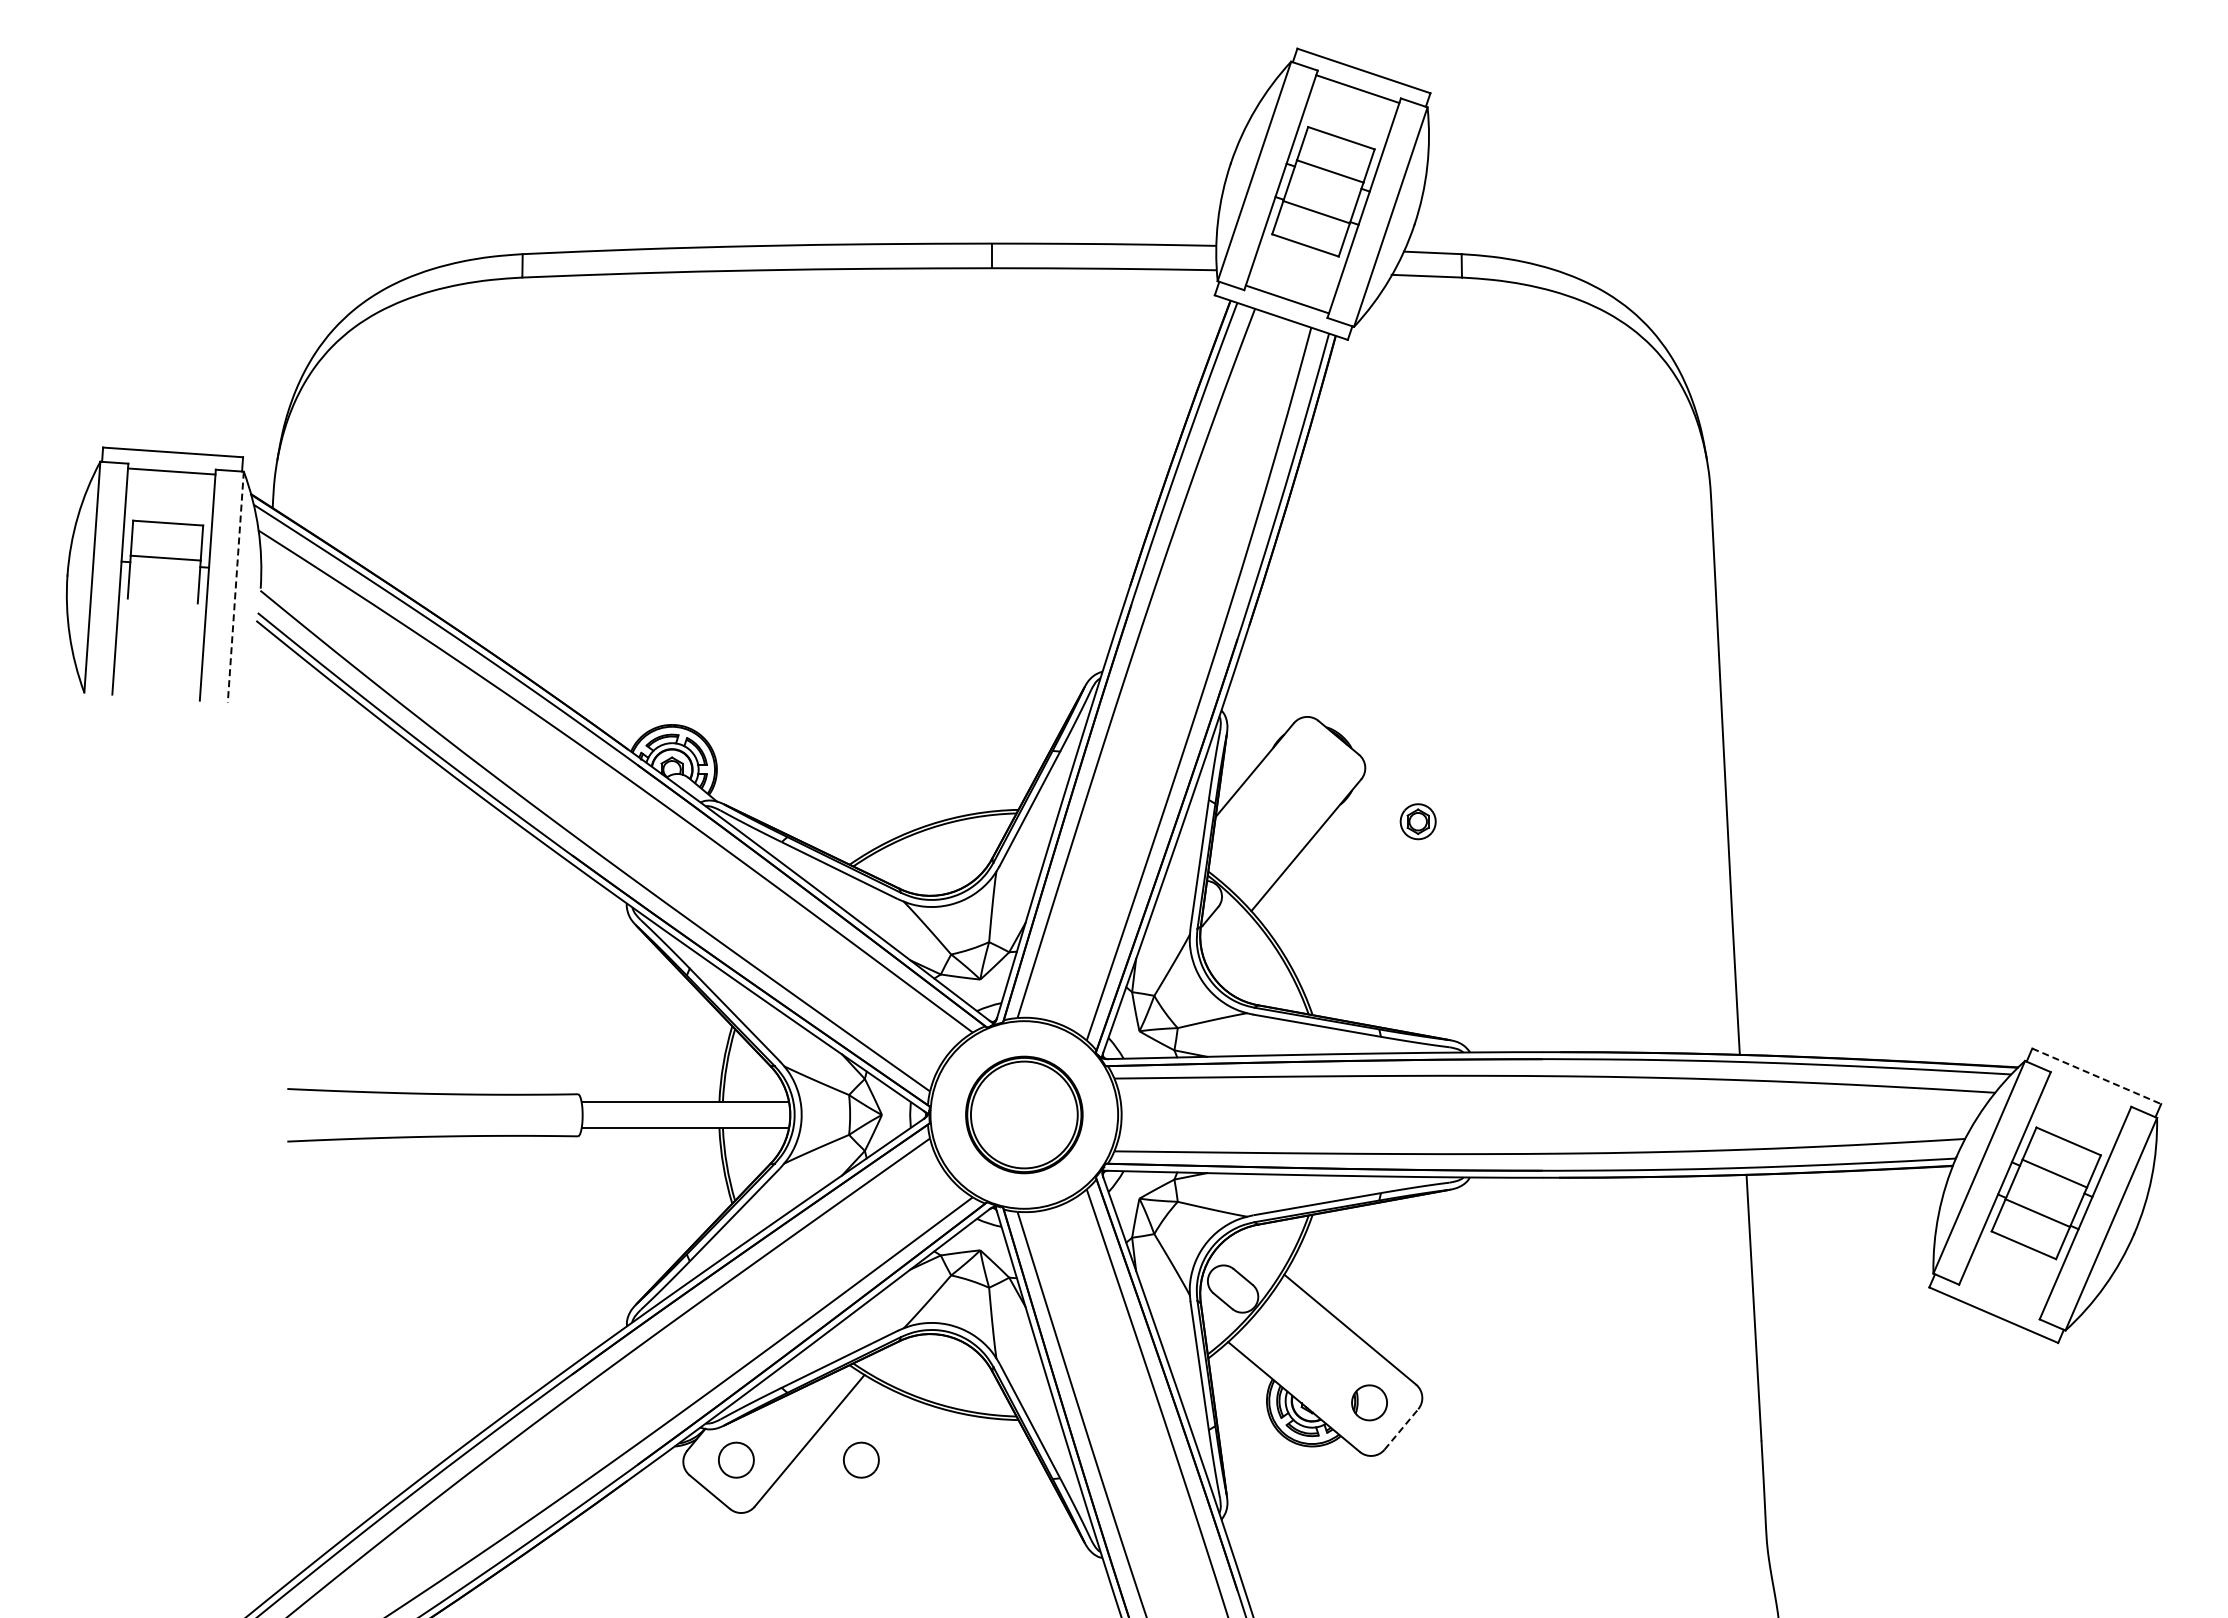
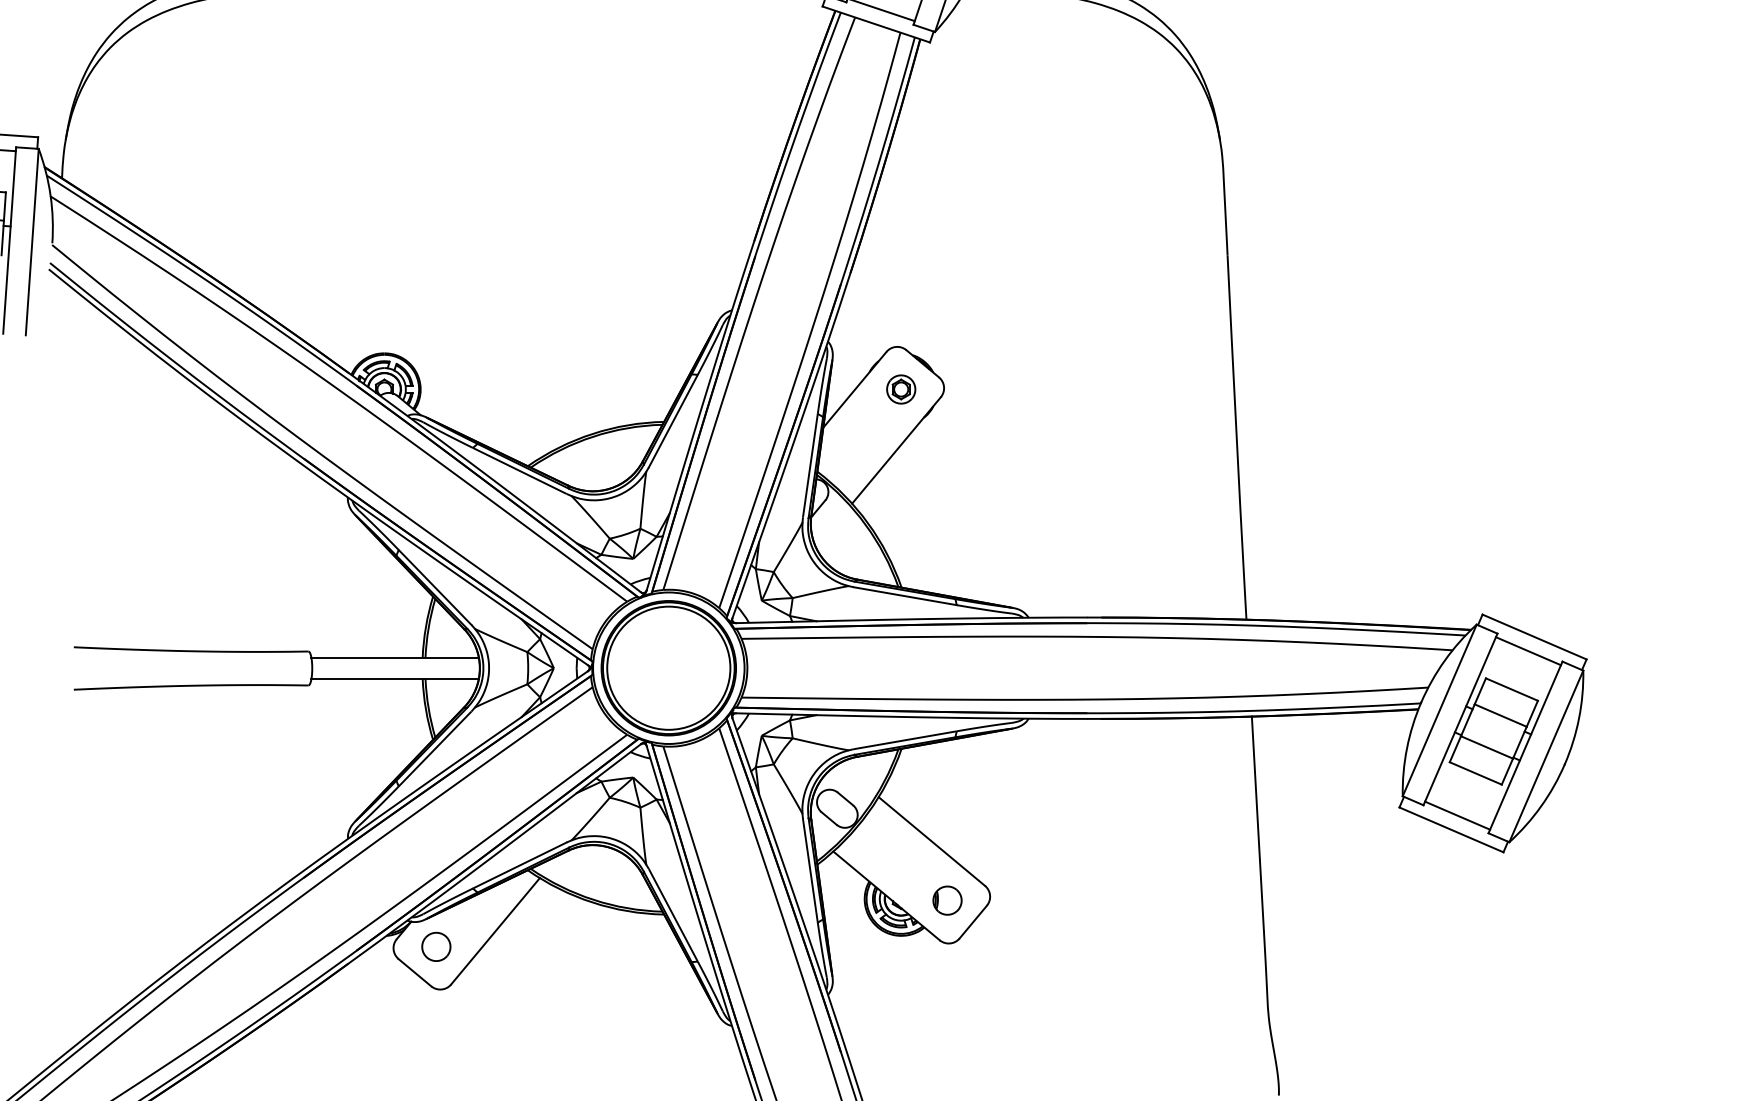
line: (235, 587) -> (32, 242), dashed -> solid
part: (1417, 821) -> (900, 389), moved
line: (2097, 1076) -> (1535, 637), dashed -> solid
line: (2088, 1093) -> (1527, 650), added
part: (1024, 1114) -> (668, 667), size x1.43
line: (2001, 1297) -> (1457, 815), added
line: (1401, 1429) -> (973, 922), dashed -> solid
part: (861, 1459) -> (537, 946), removed

